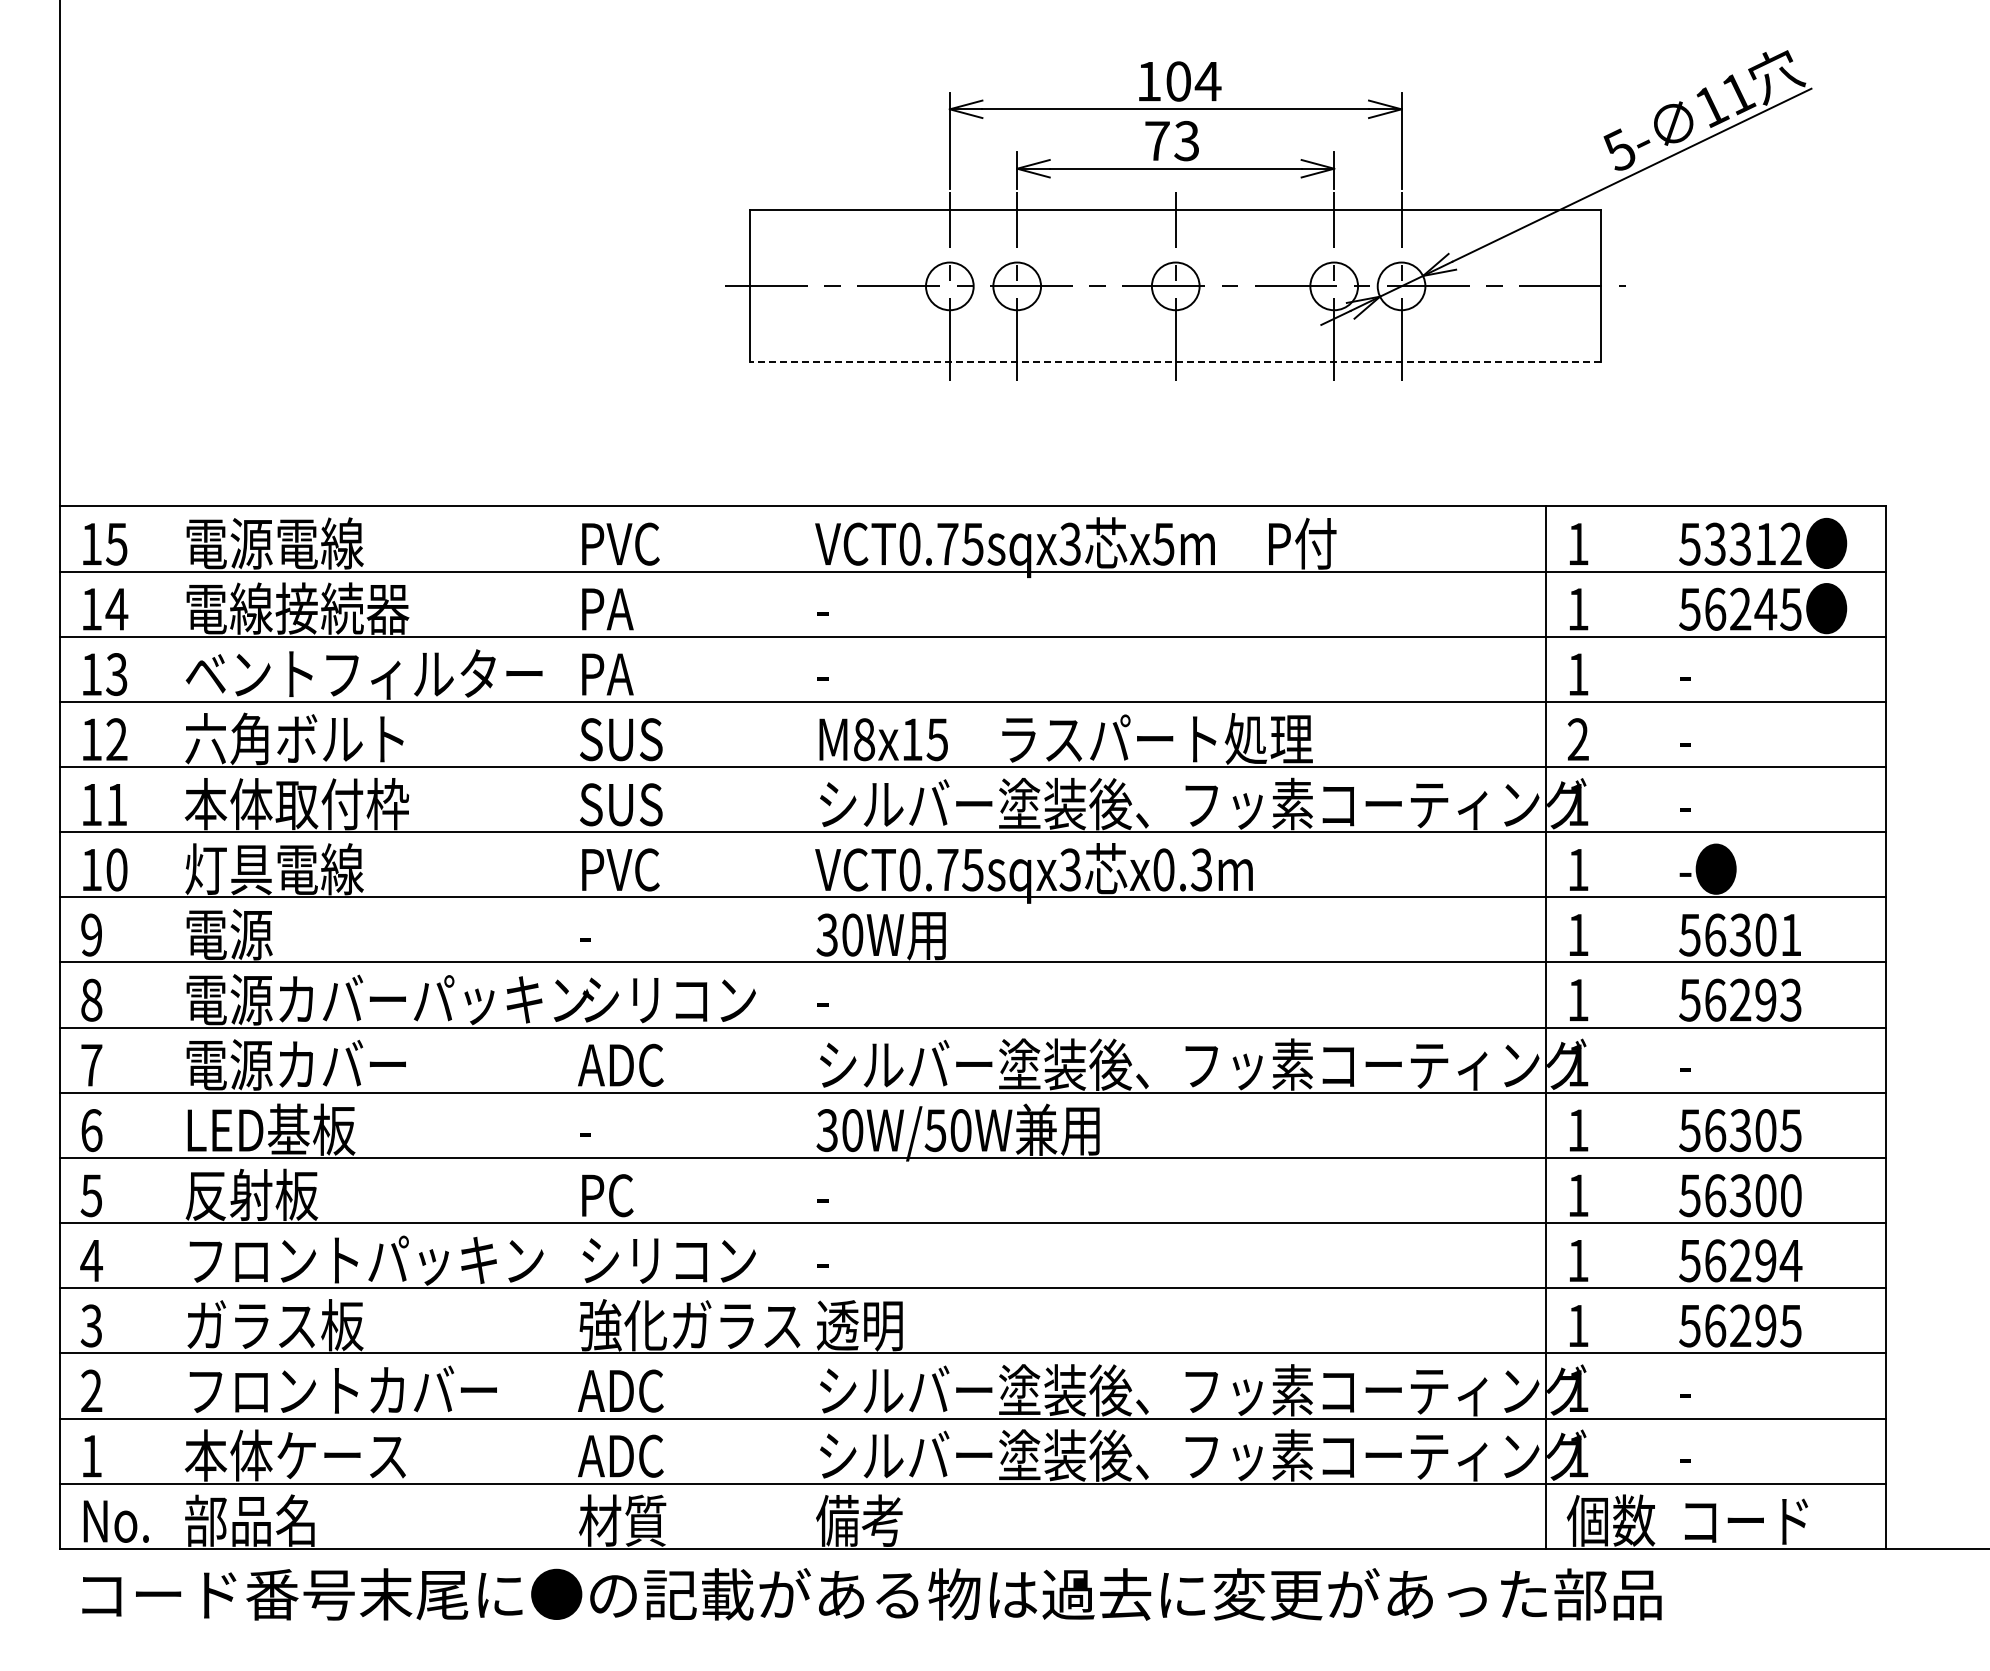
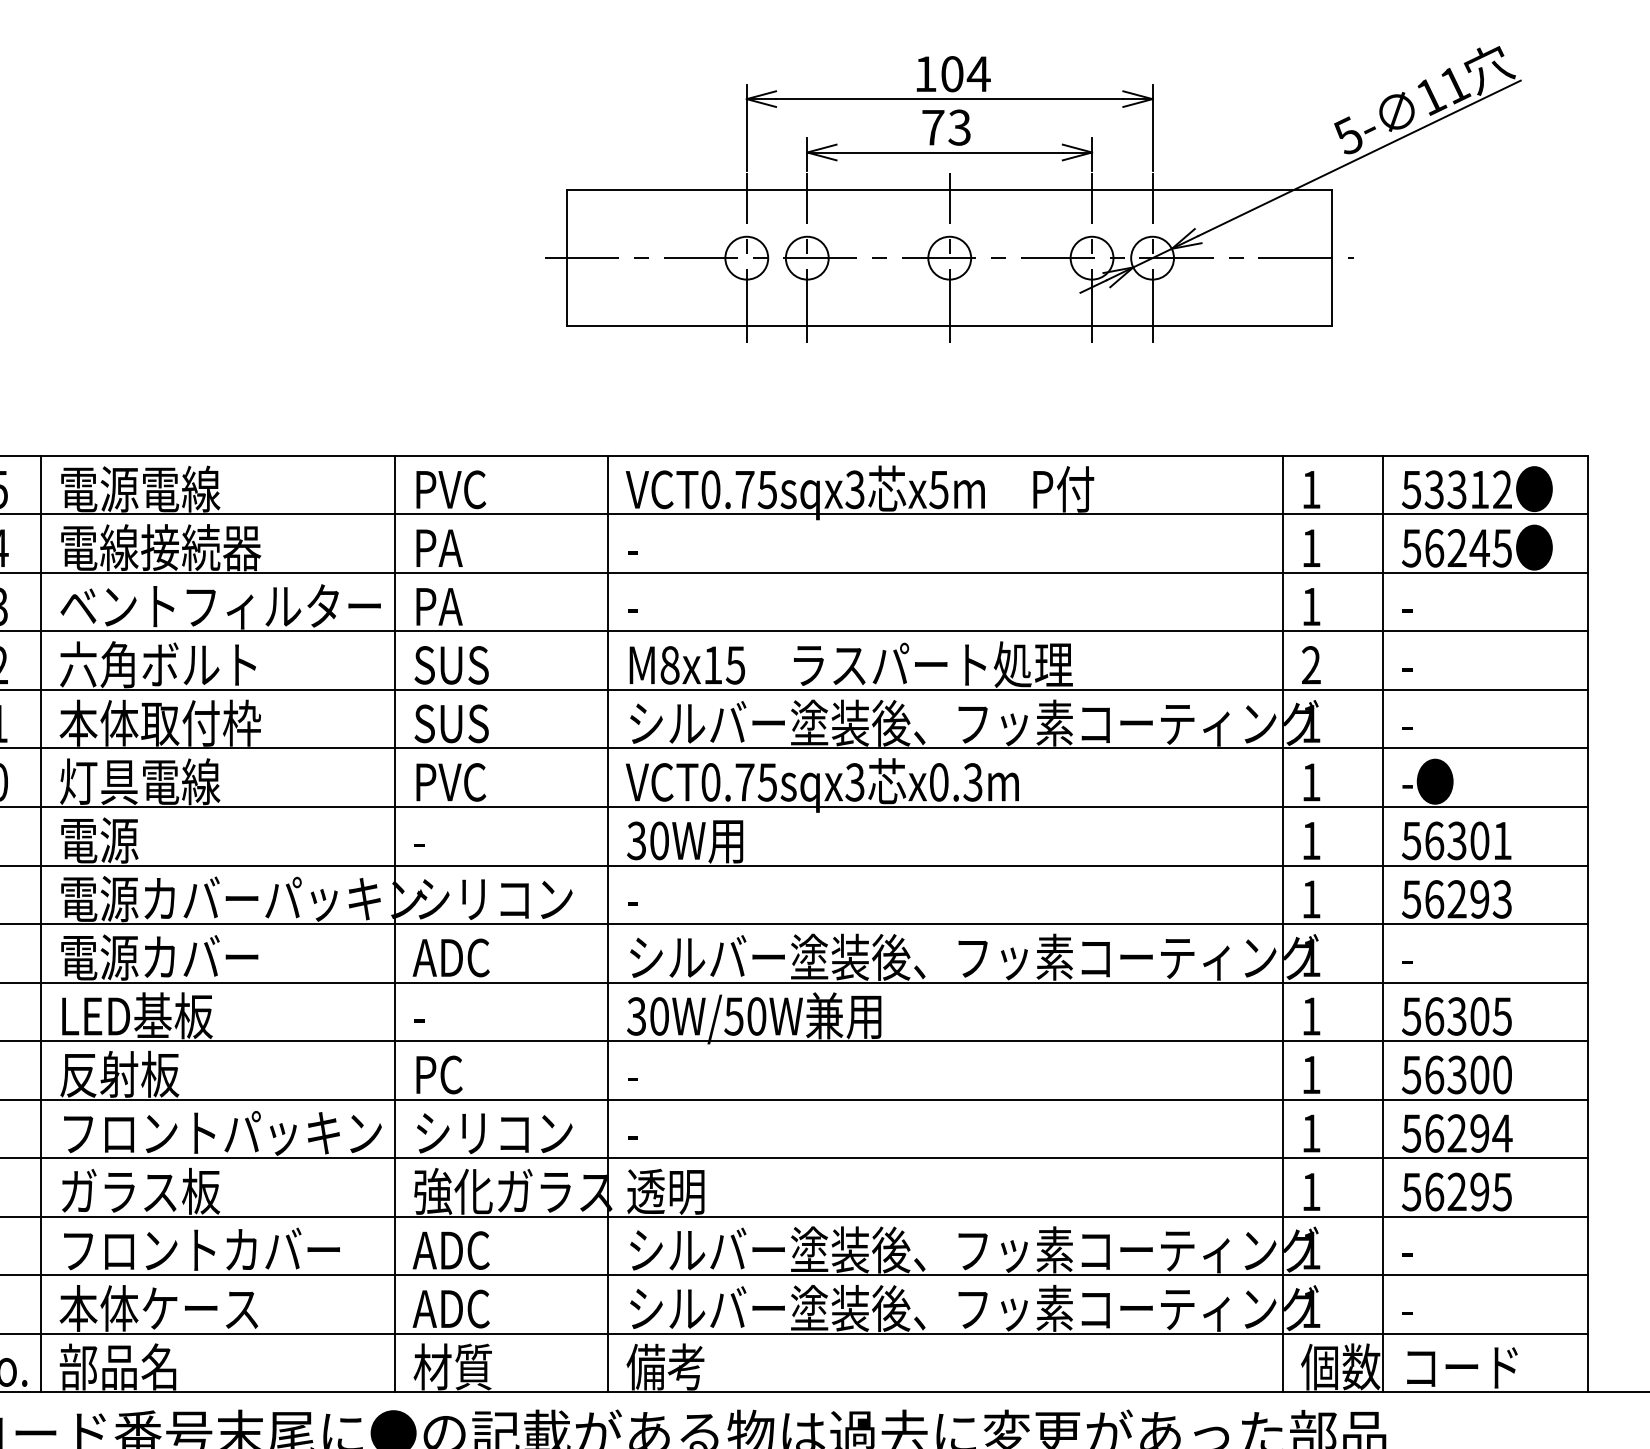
line: (1175, 362) -> (949, 326), dashed -> solid
line: (163, 1027) -> (40, 923), added
line: (558, 1027) -> (395, 923), added
line: (795, 1027) -> (608, 923), added
line: (1658, 1027) -> (1383, 923), added

